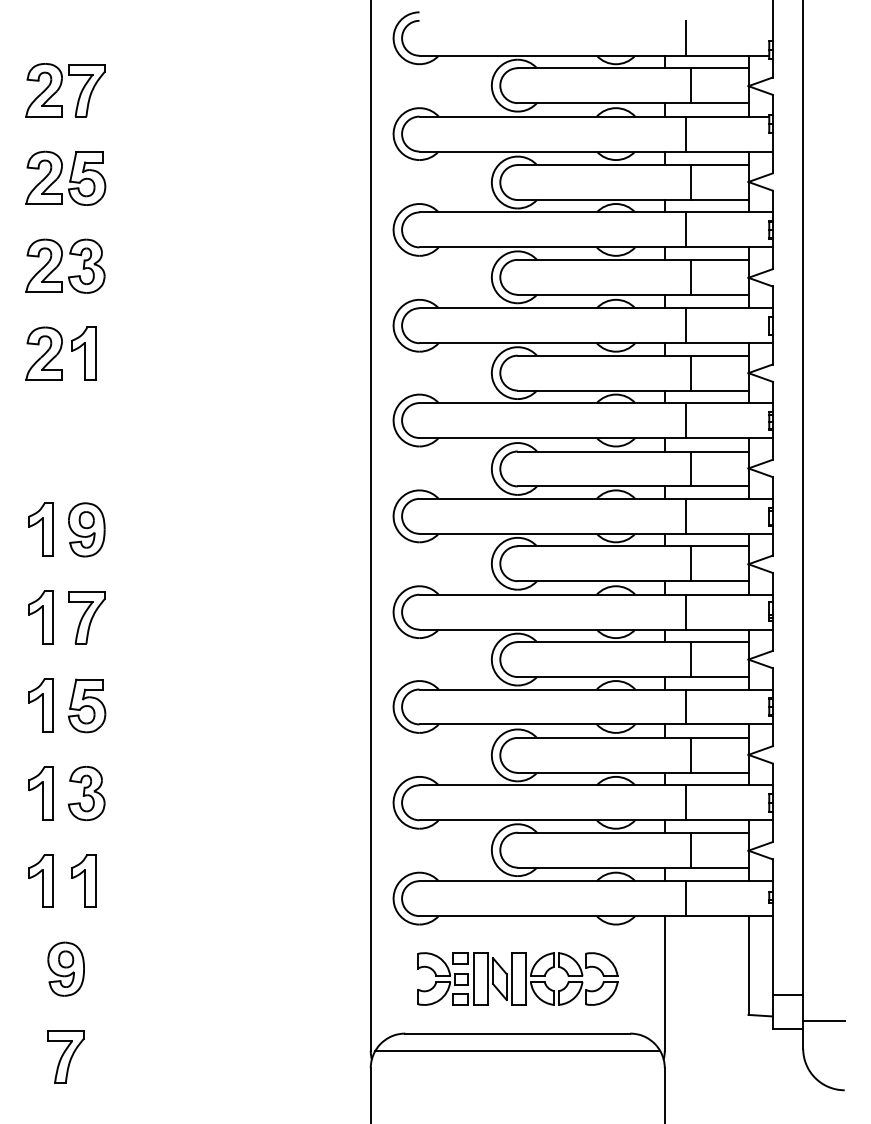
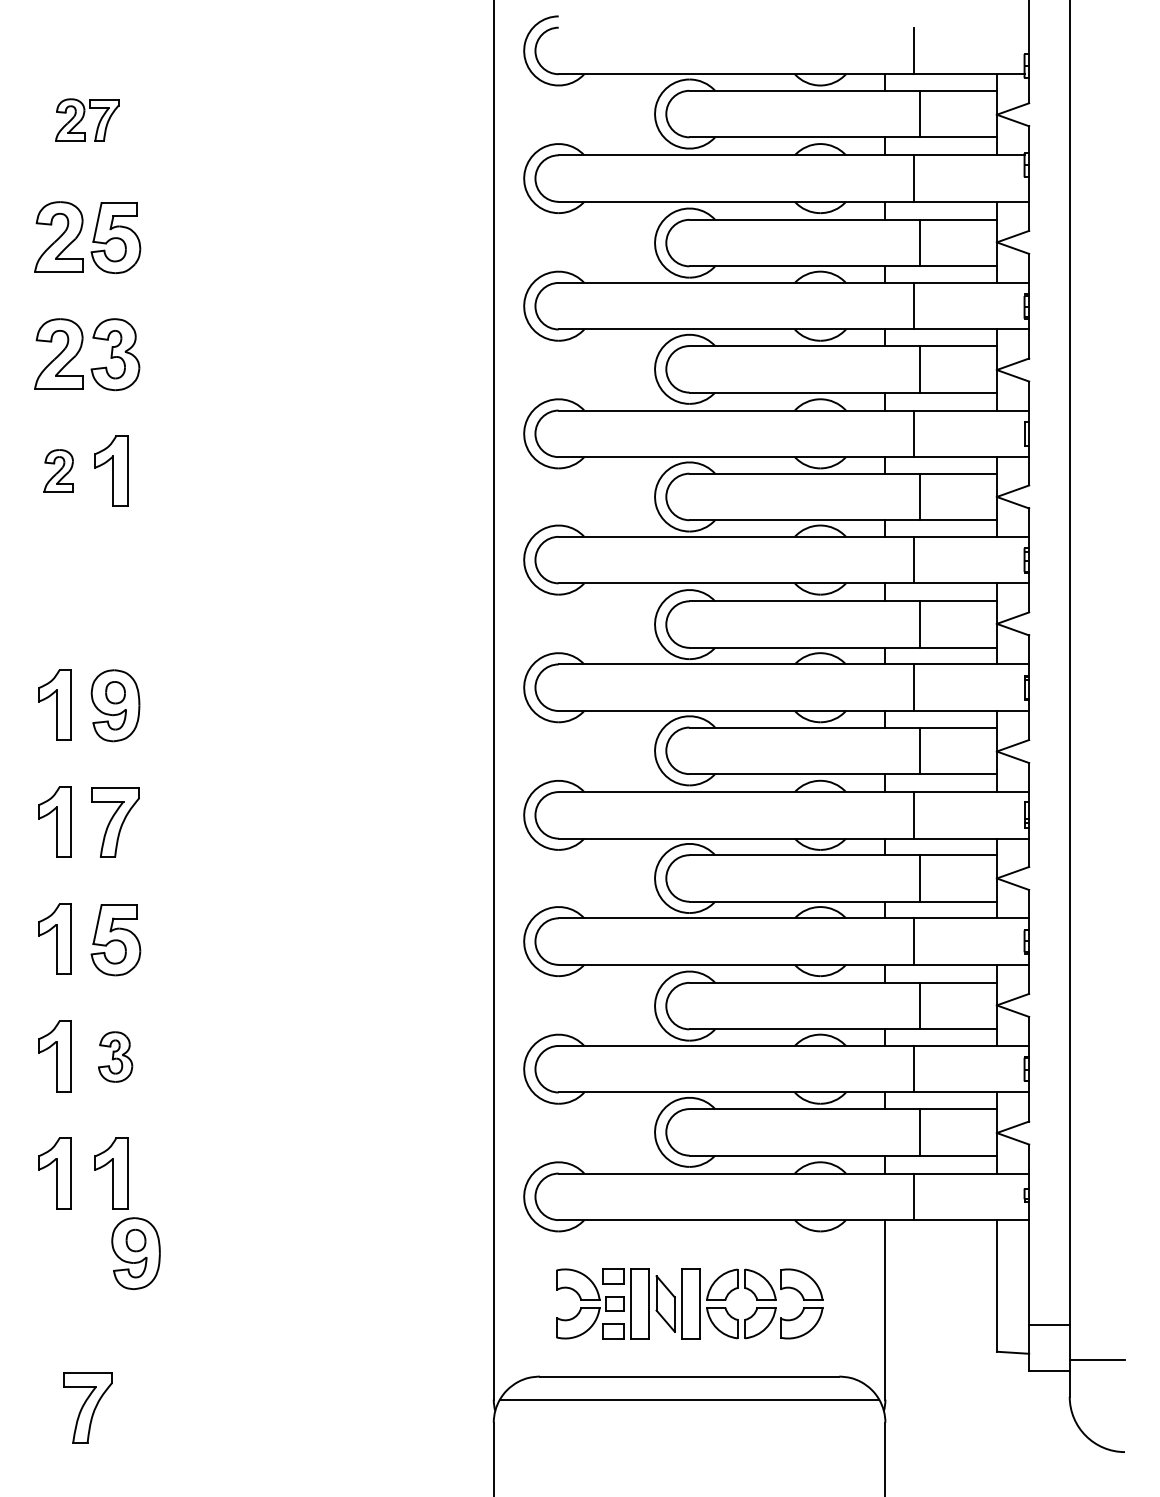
part: (65, 90) -> (87, 120), size x0.6
part: (43, 353) -> (57, 470), size x0.6
part: (86, 793) -> (115, 1056), size x0.7
part: (65, 968) -> (135, 1252), moved

